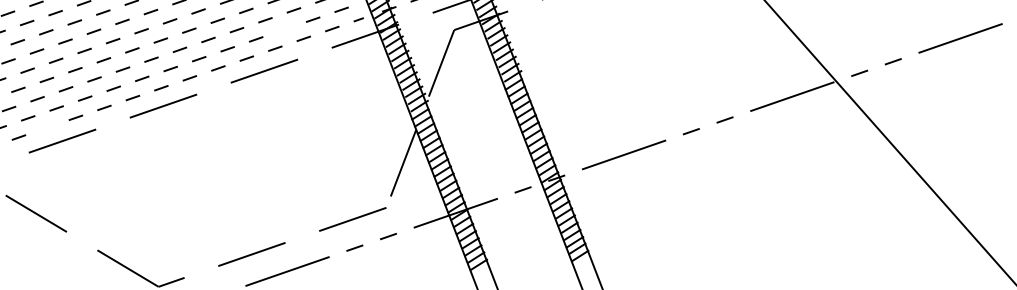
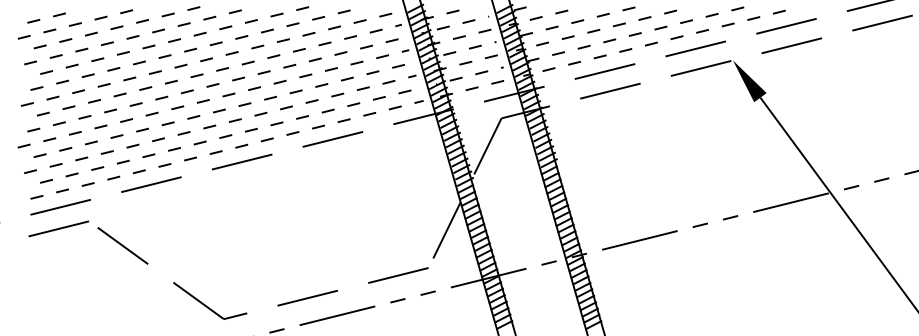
line: (284, 29) -> (353, 104), added
line: (46, 127) -> (138, 171), added

